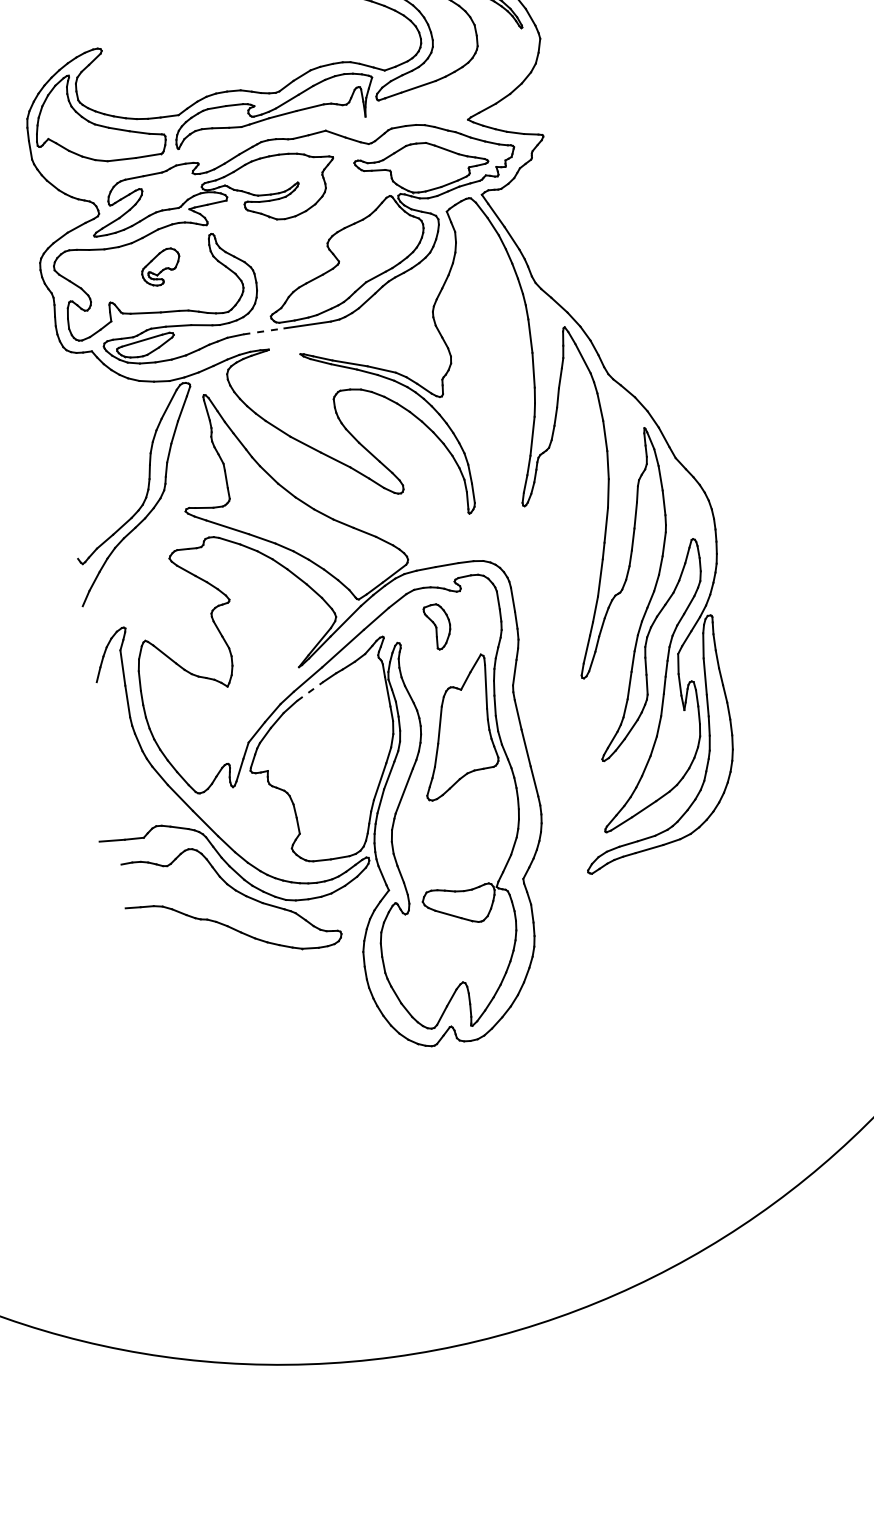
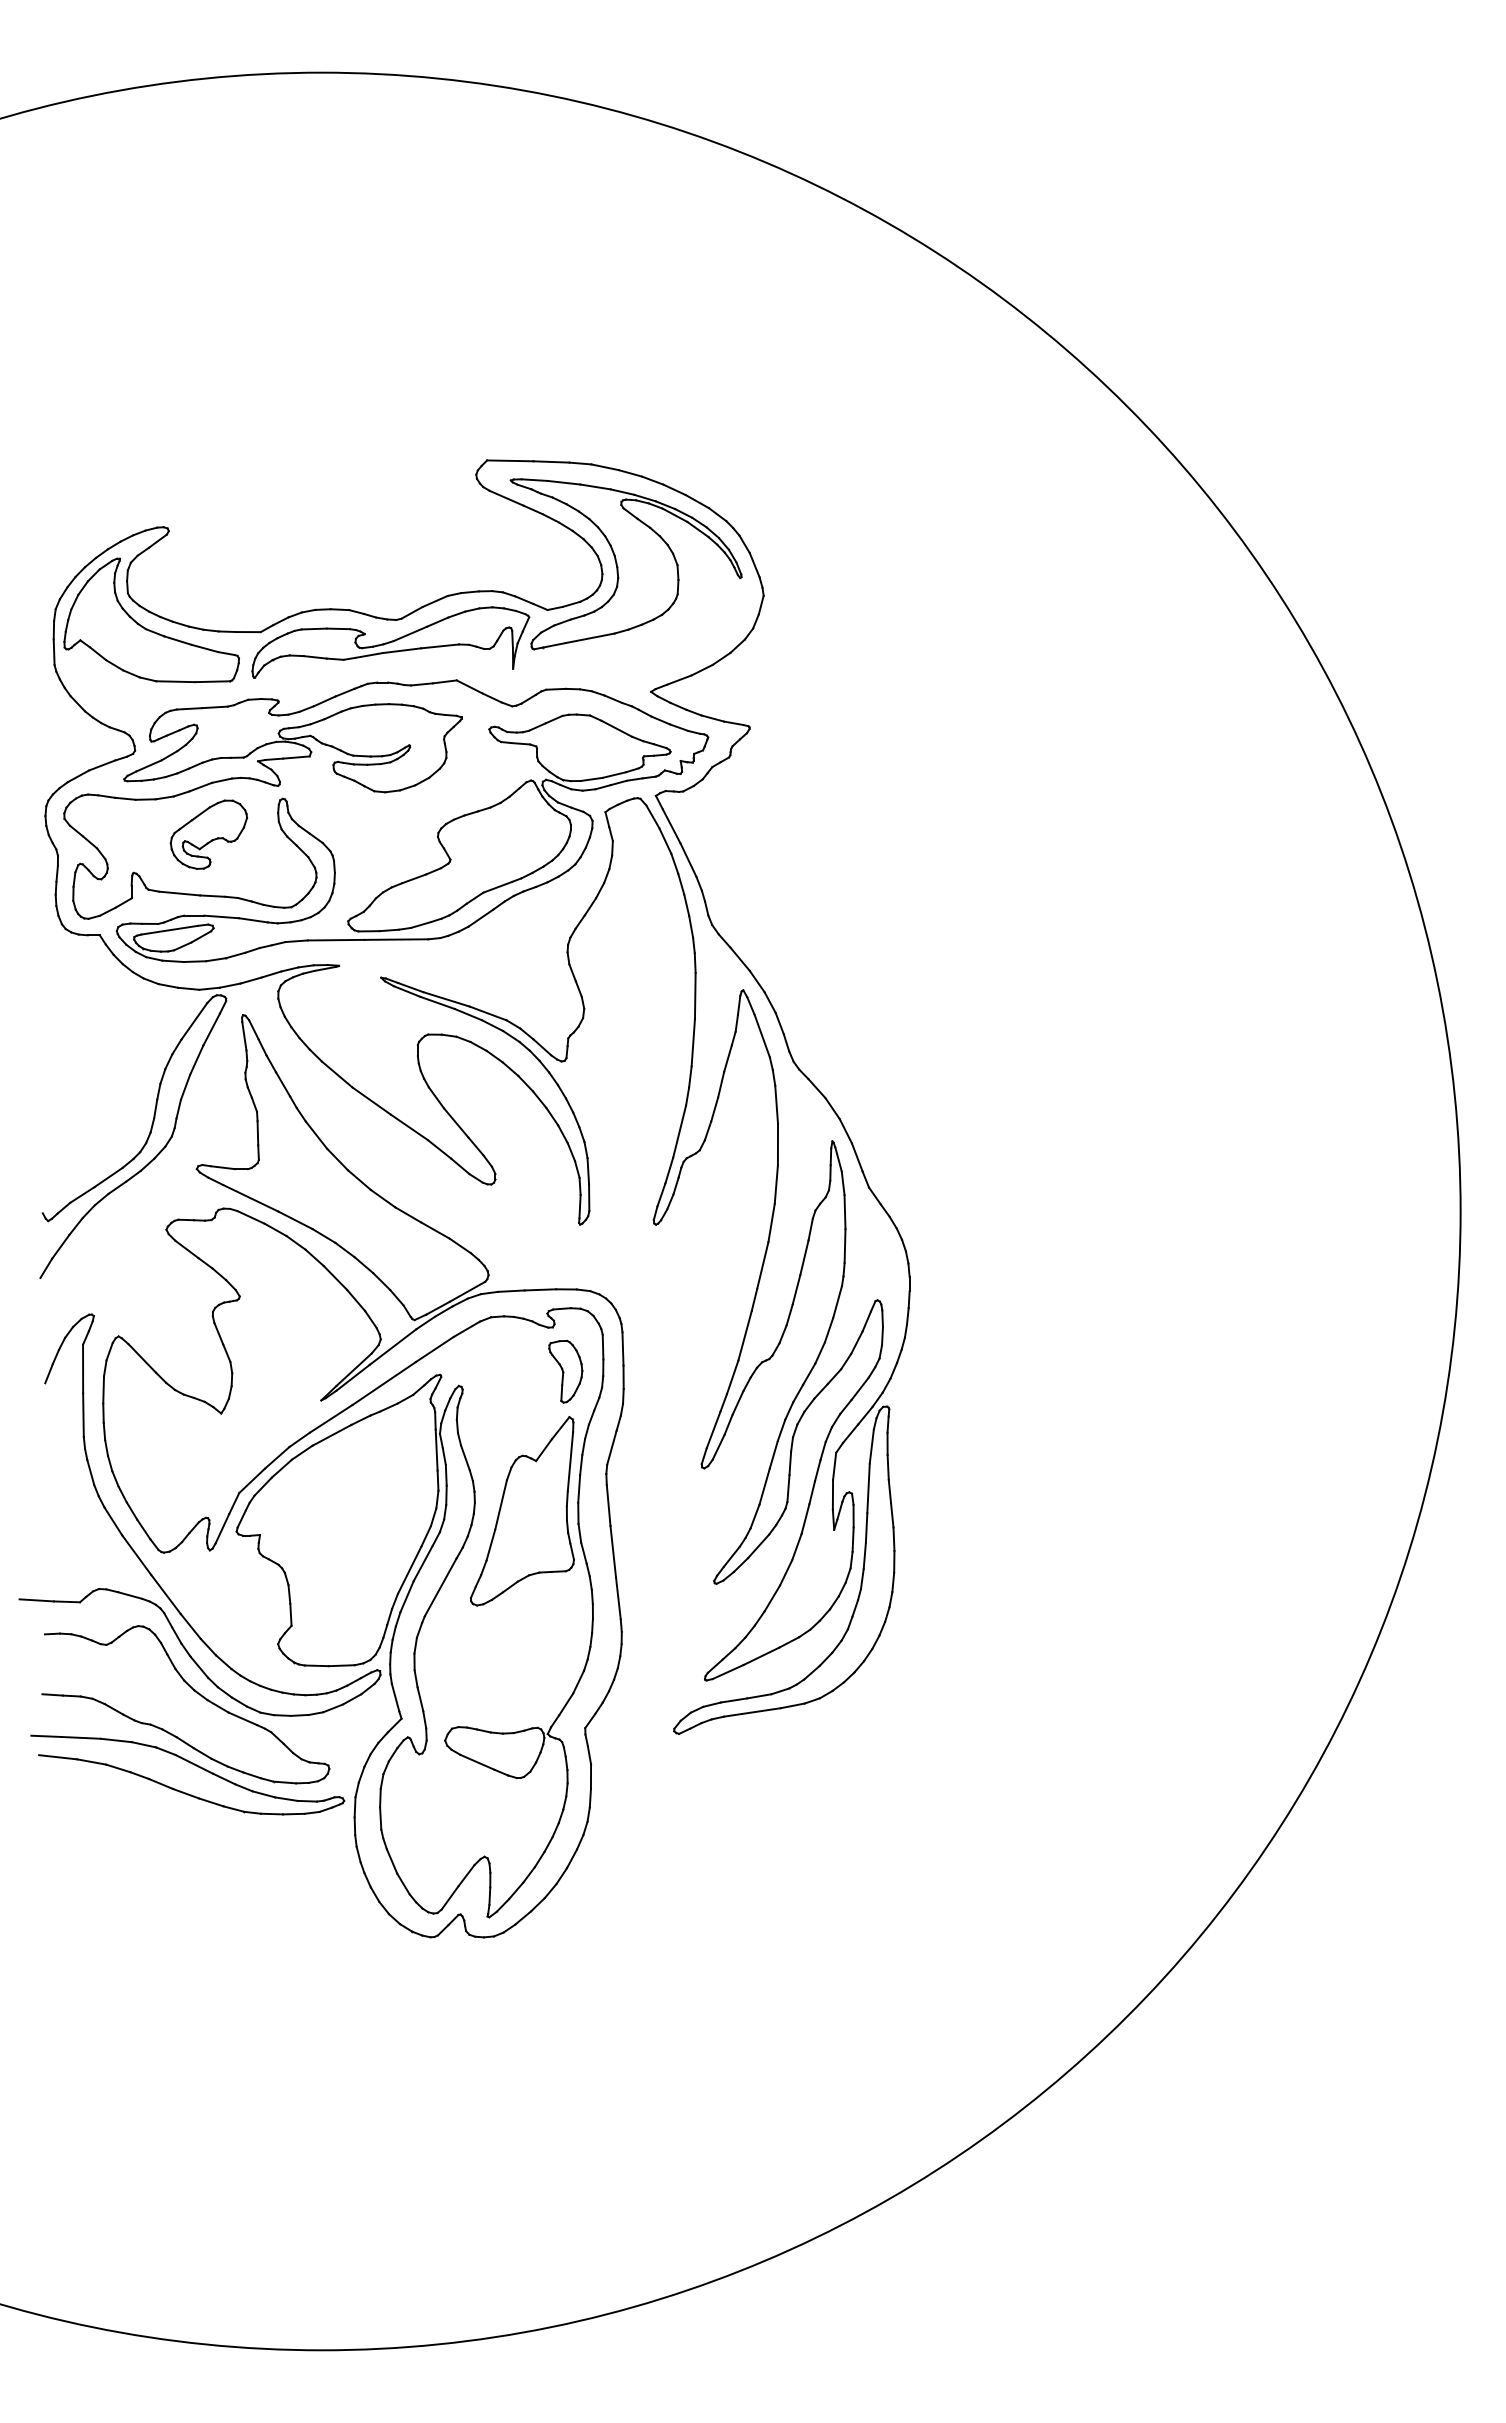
part: (160, 267) -> (208, 834), size x1.43
line: (264, 331) -> (336, 940), dashed -> solid
part: (437, 626) -> (565, 1371), moved
line: (310, 691) -> (332, 1435), dashed -> solid
part: (241, 944) -> (192, 1764), added

